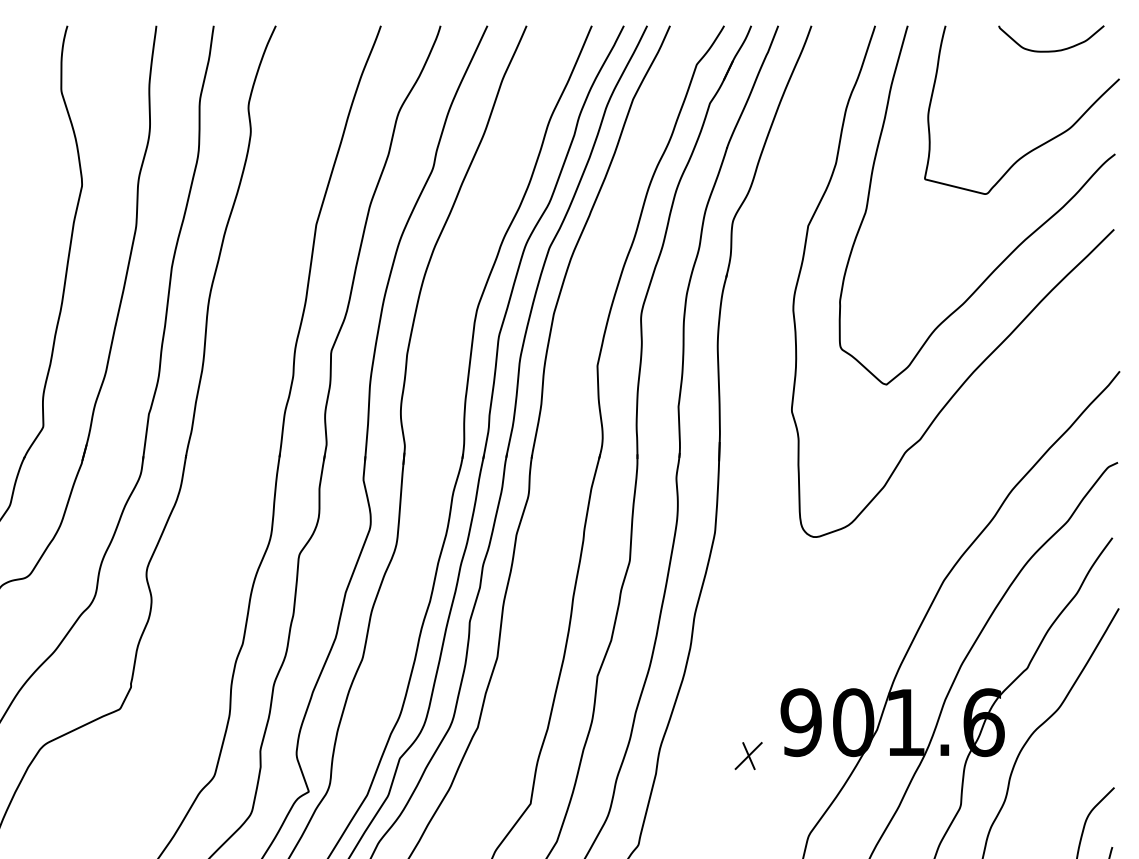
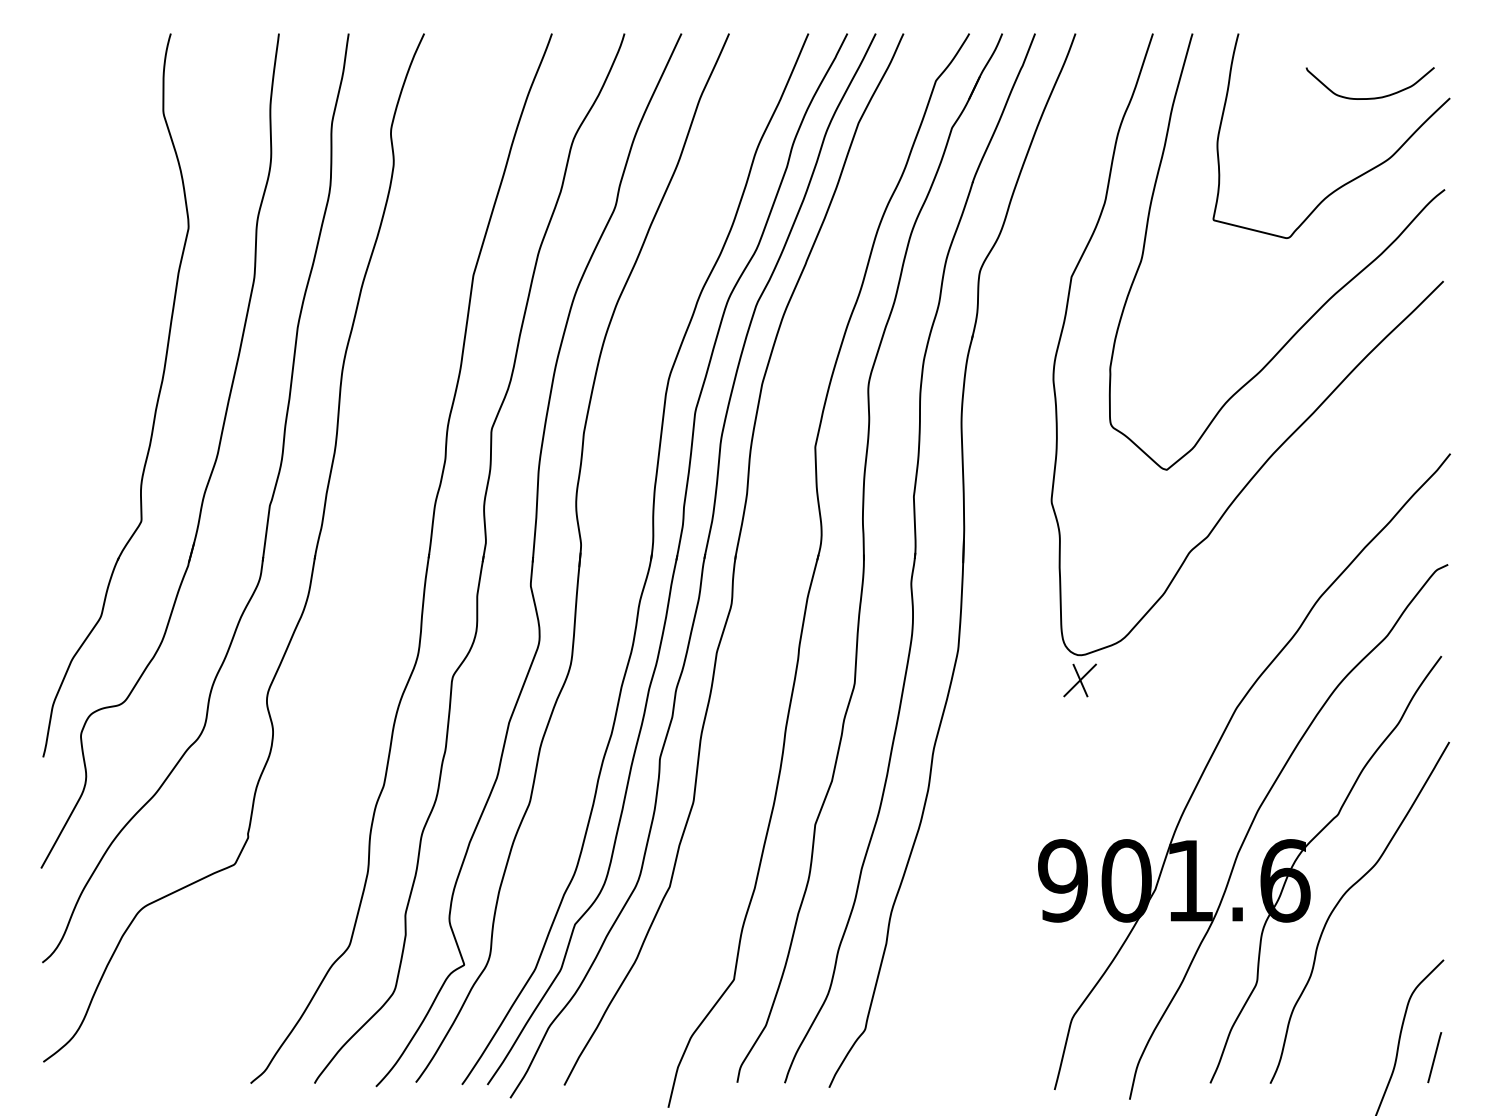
curve: (1051, 50) -> (1370, 97), moved
part: (748, 756) -> (1079, 680), moved

